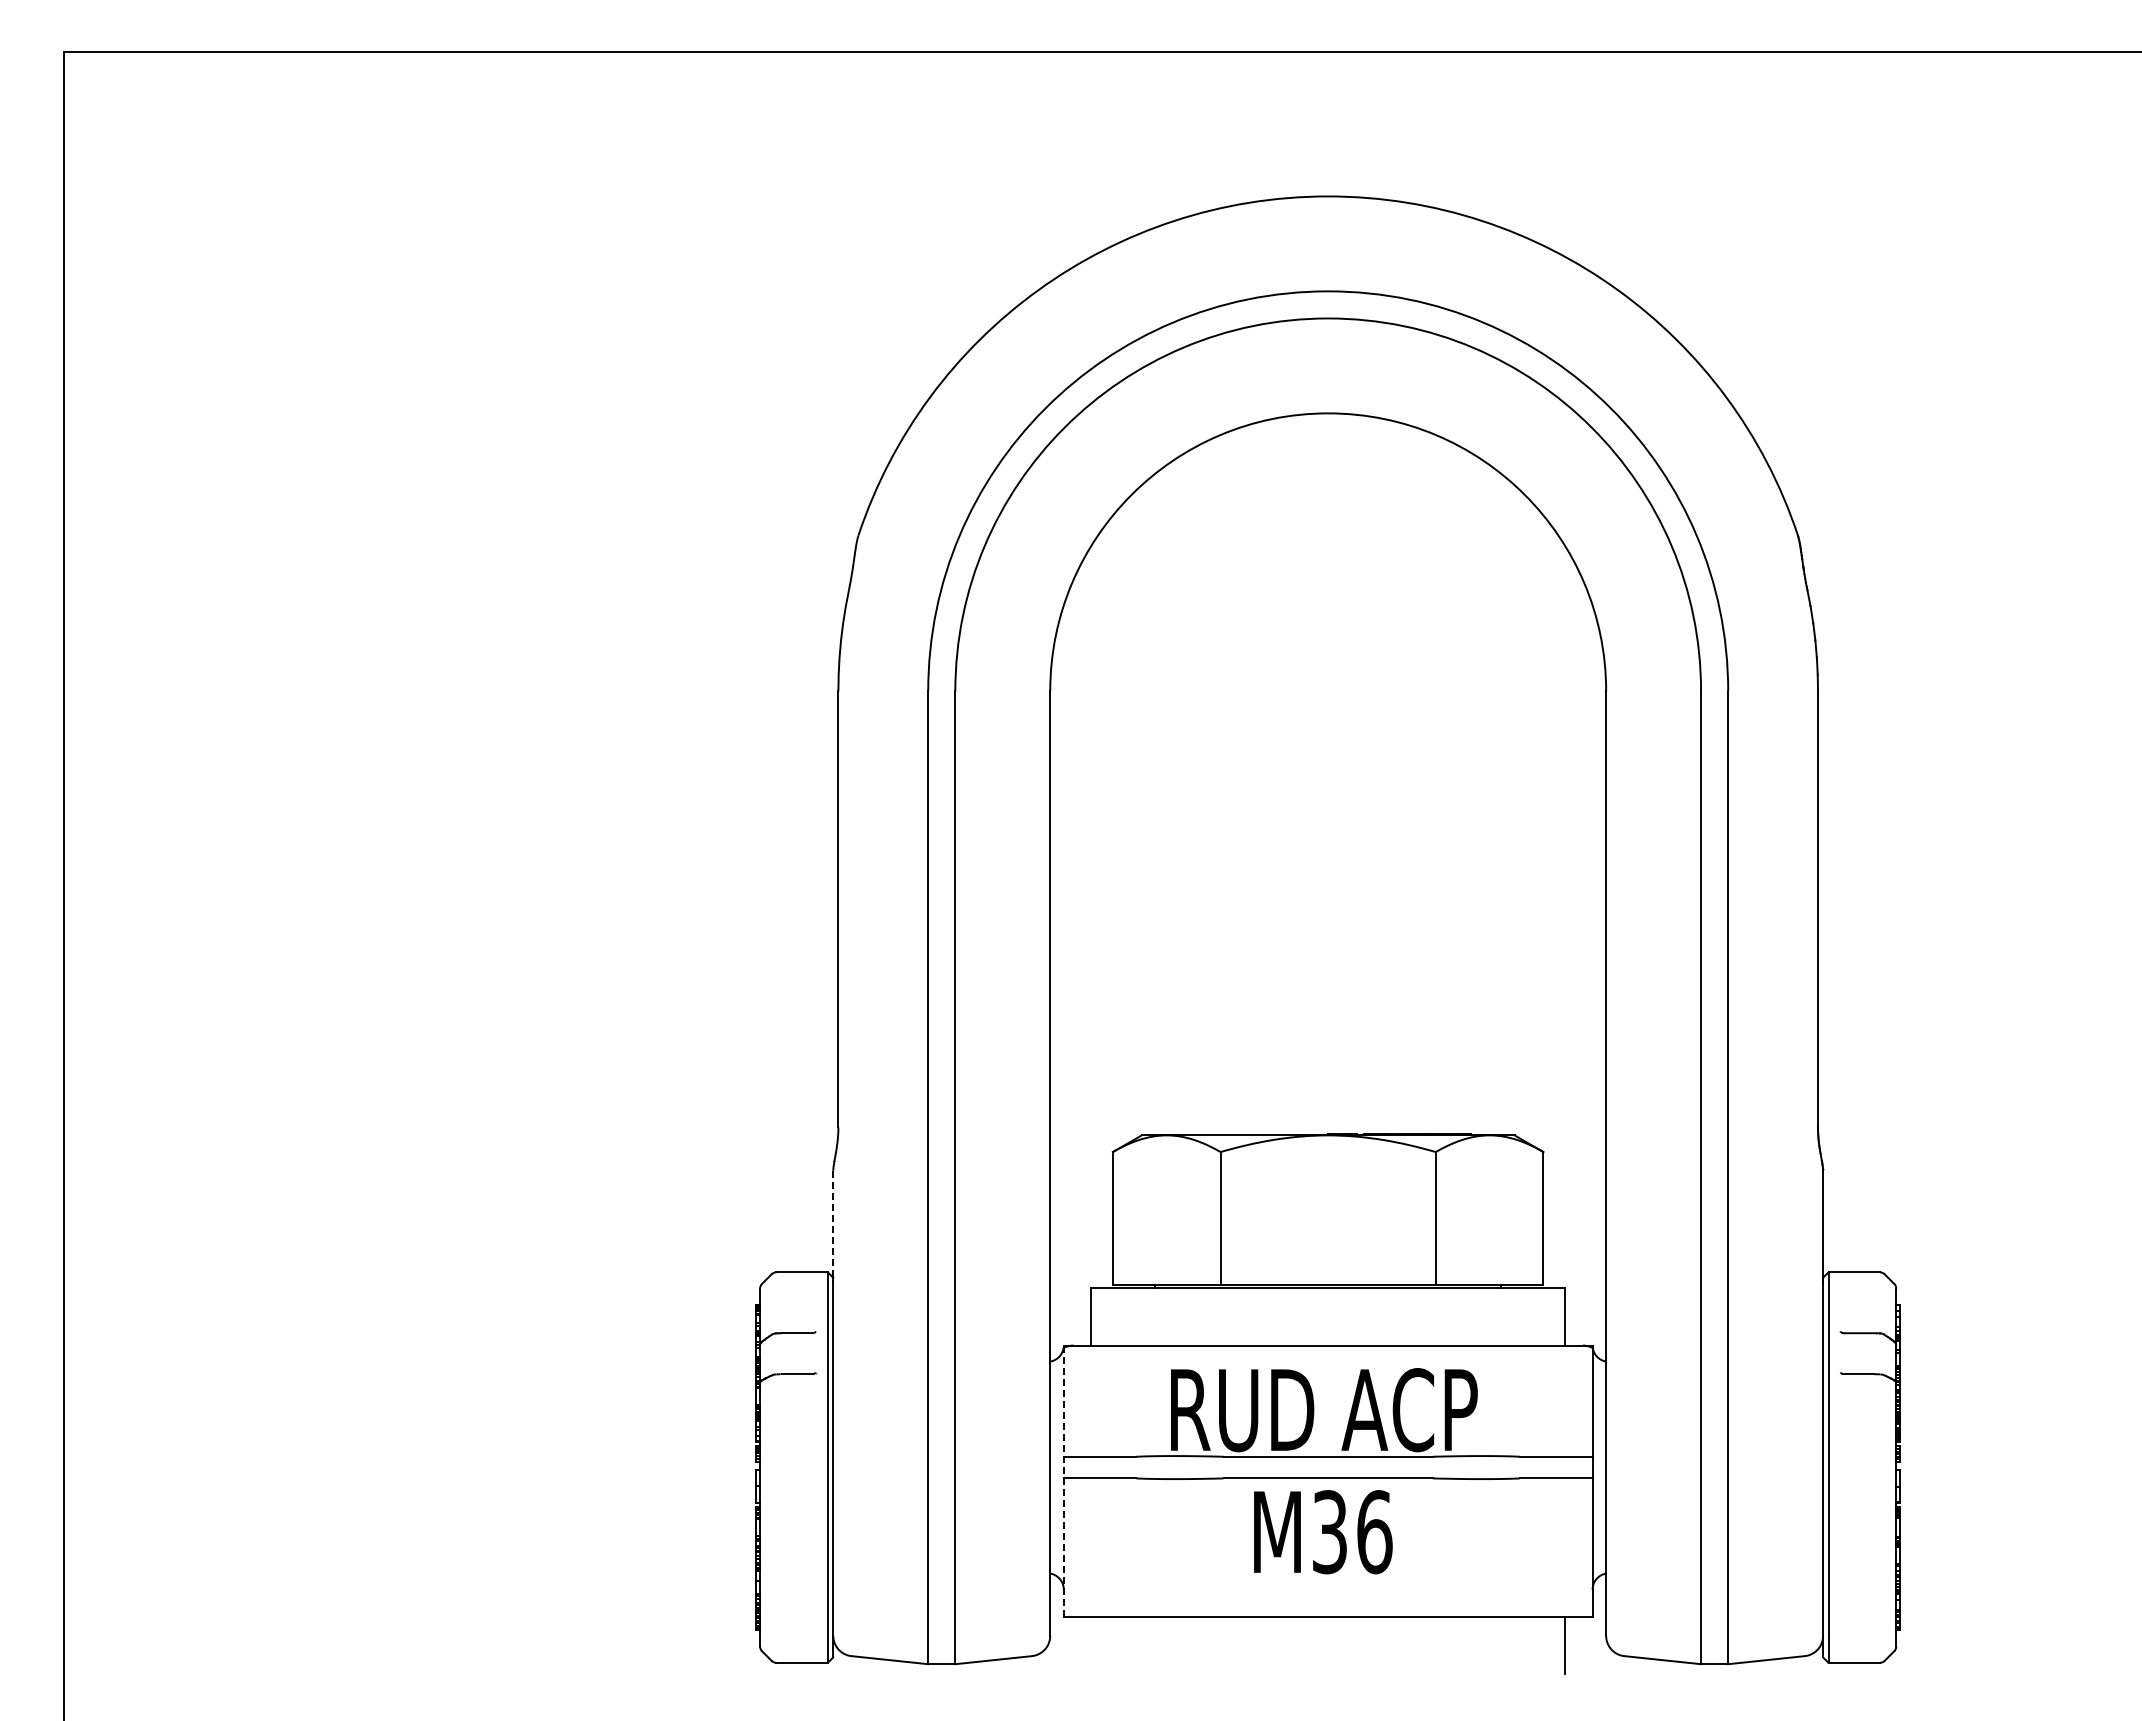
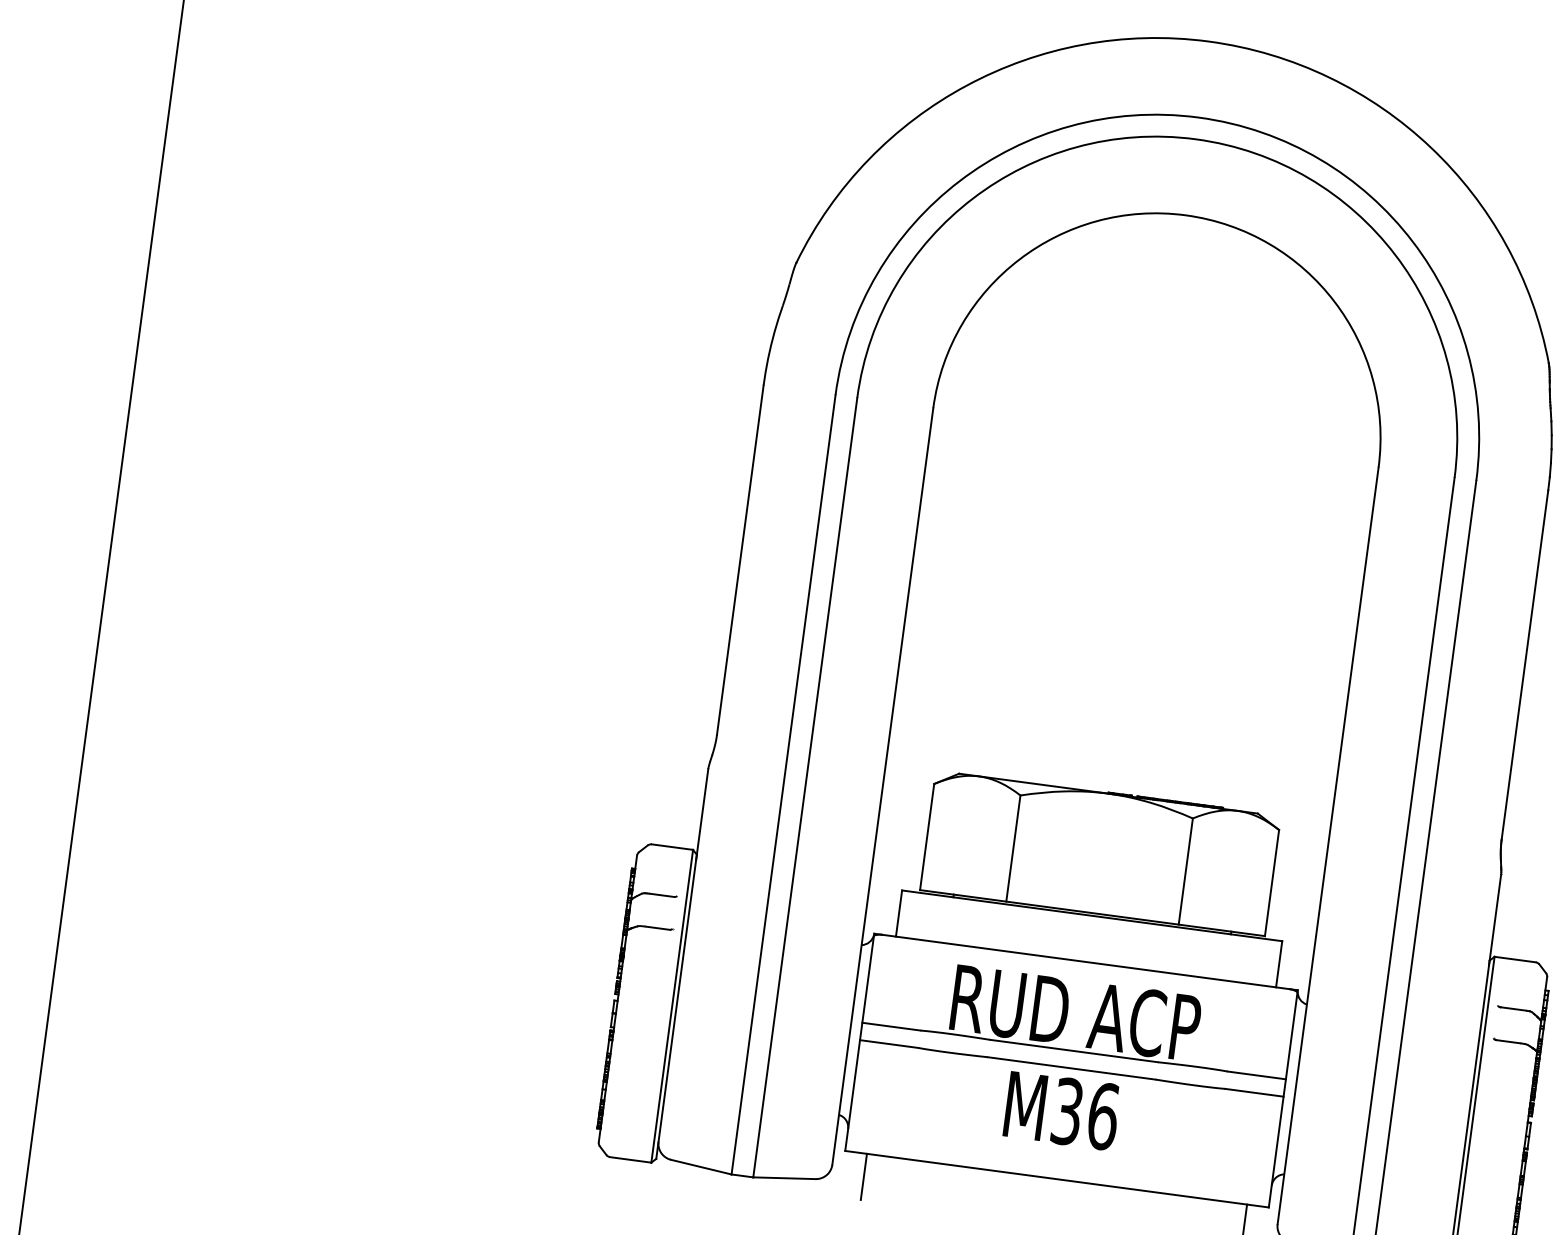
line: (833, 1227) -> (702, 814), dashed -> solid
line: (1063, 1481) -> (859, 1042), dashed -> solid
line: (1090, 1645) -> (863, 1176), added

